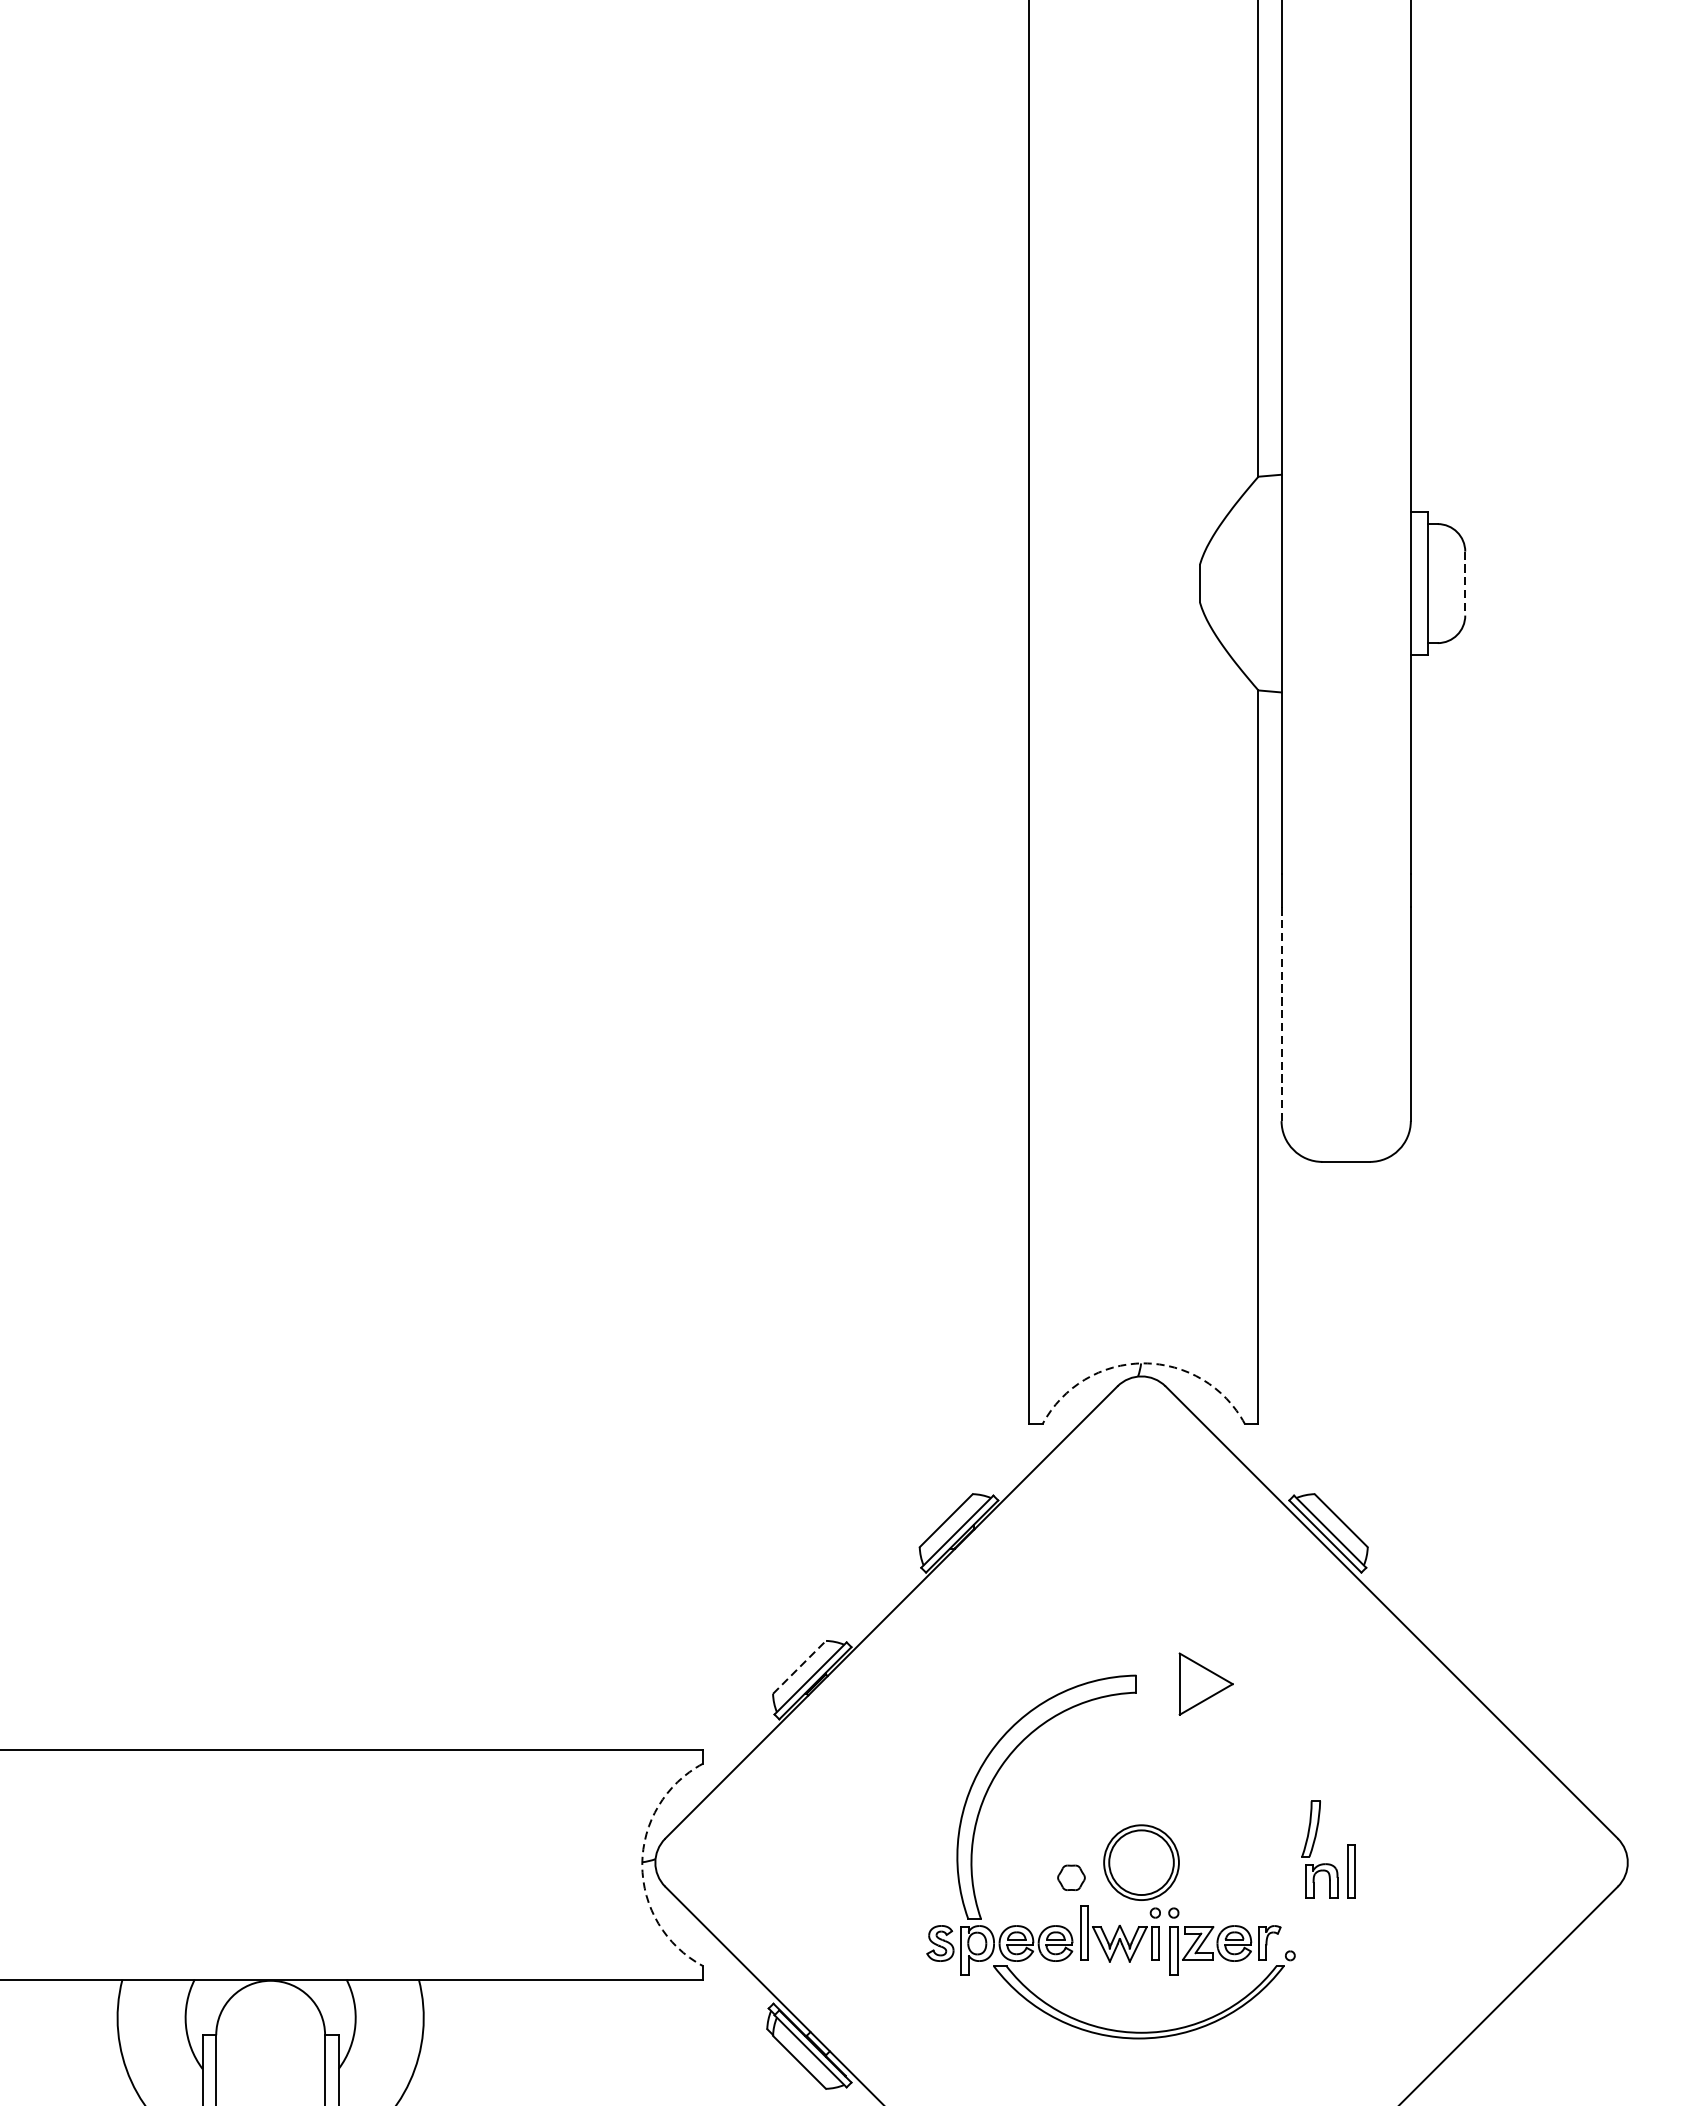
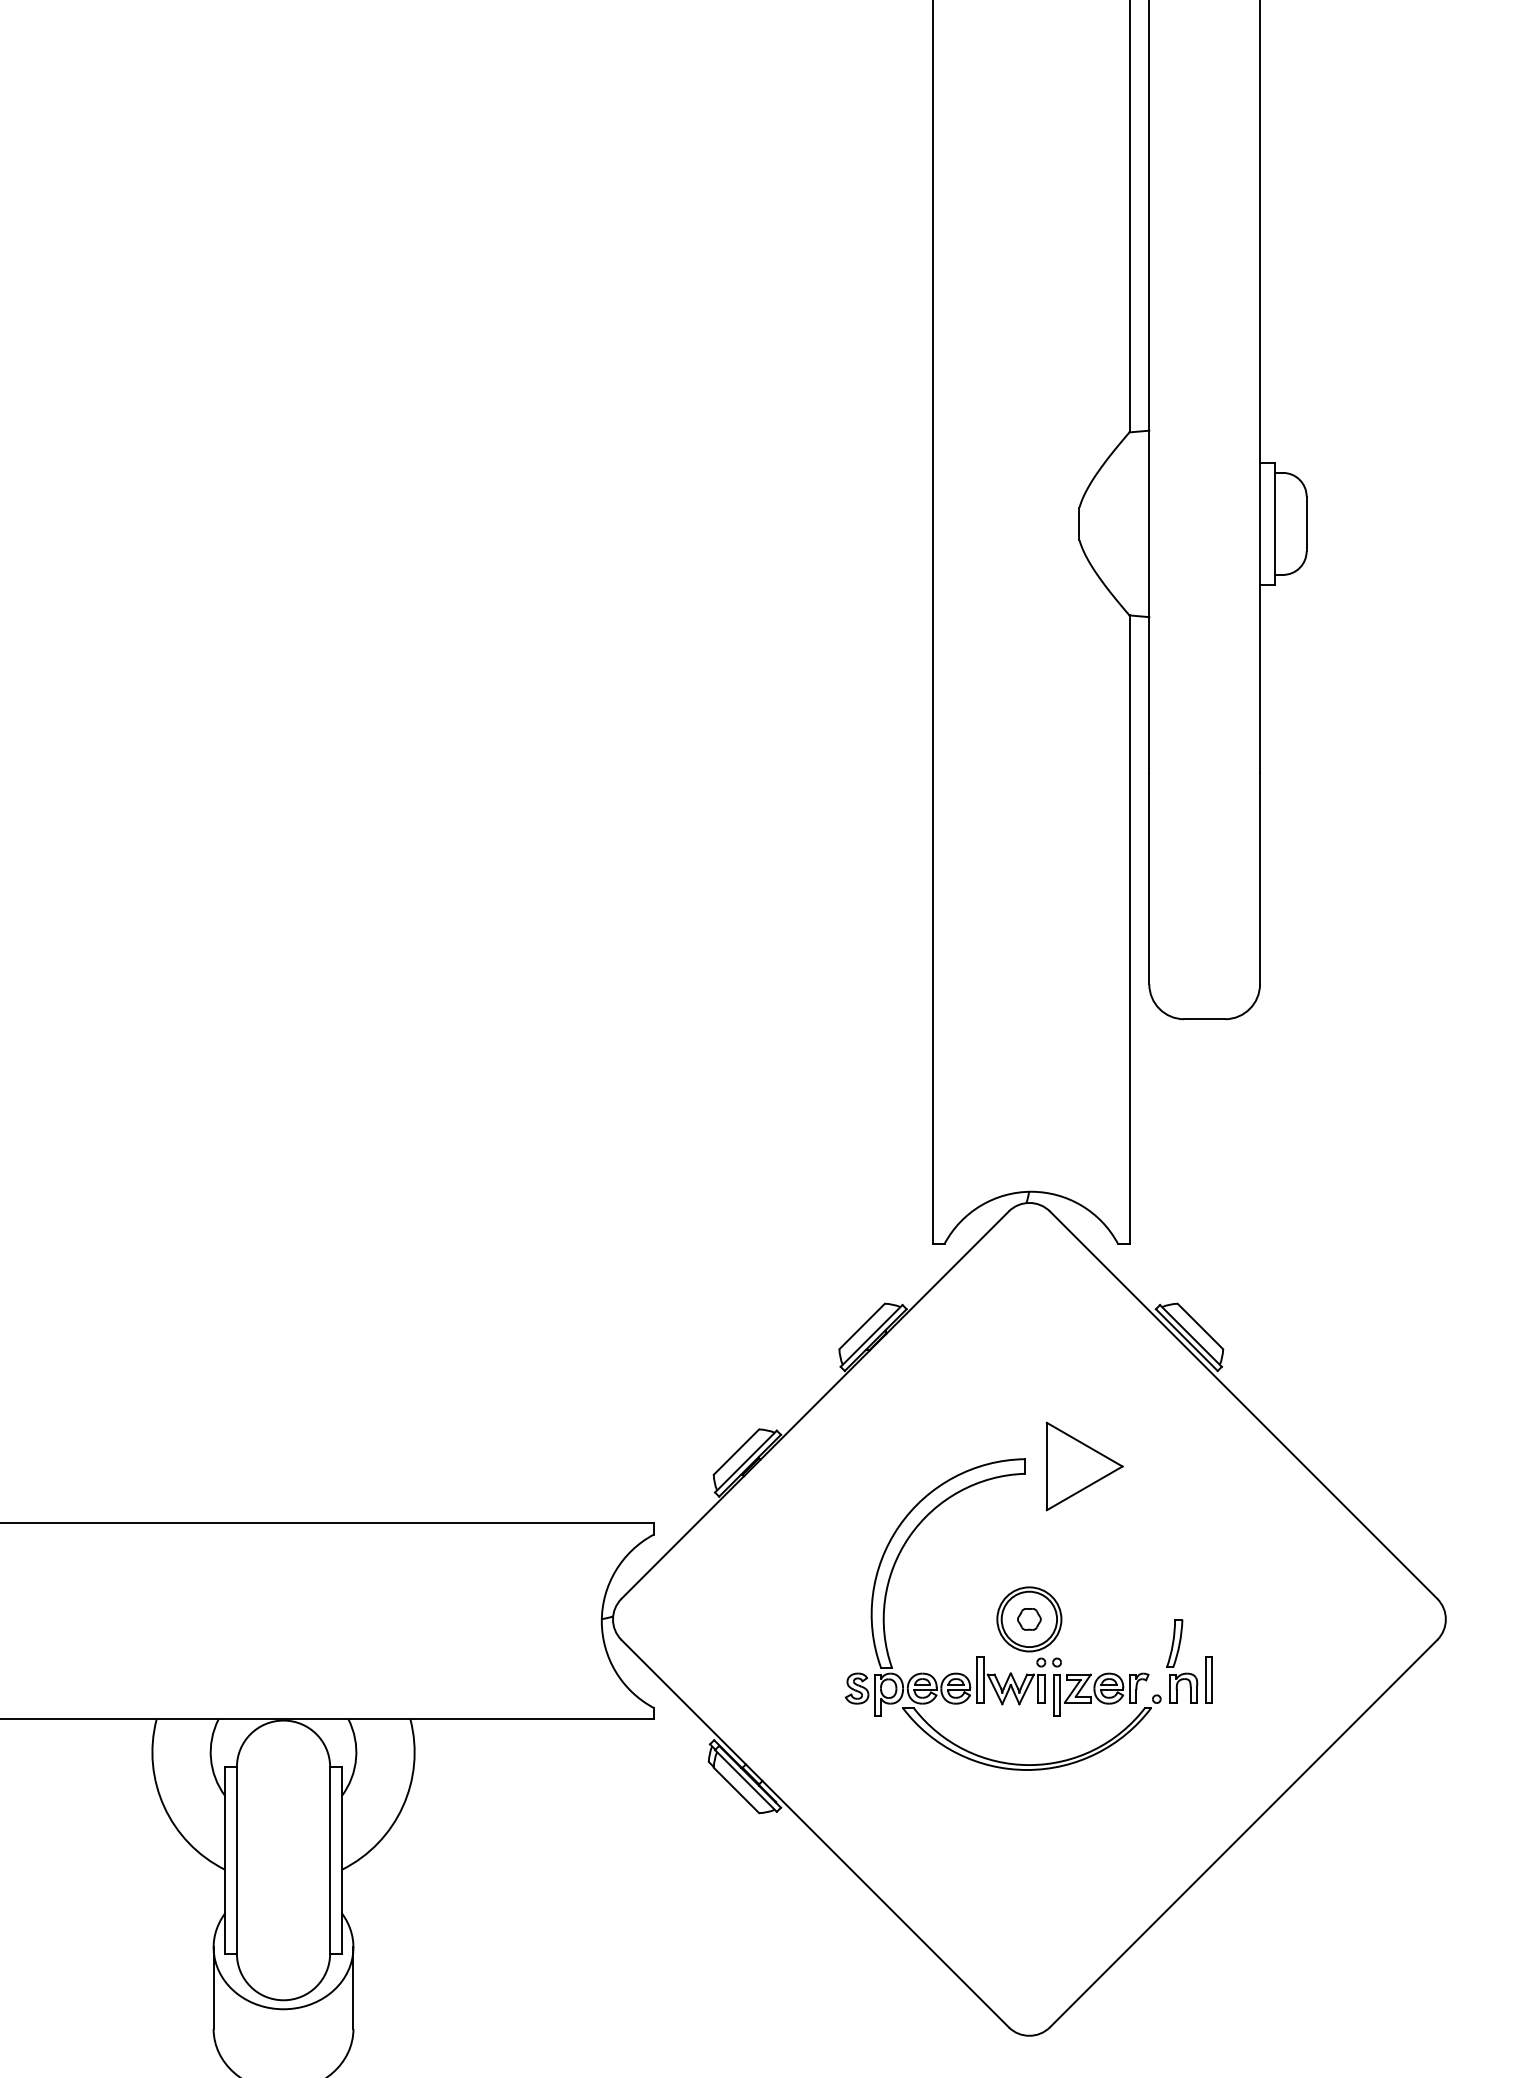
line: (1465, 584) -> (1306, 524), dashed -> solid
line: (1281, 1013) -> (1149, 892), dashed -> solid
arc: (1143, 1363) -> (1031, 1191), dashed -> solid
line: (799, 1666) -> (736, 1451), dashed -> solid
part: (1205, 1684) -> (1084, 1466), size x1.67
part: (1328, 1862) -> (1189, 1672), moved
arc: (641, 1865) -> (601, 1621), dashed -> solid
part: (1071, 1877) -> (1029, 1619), moved

